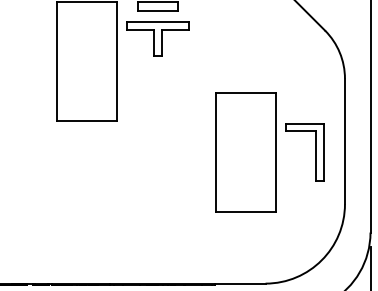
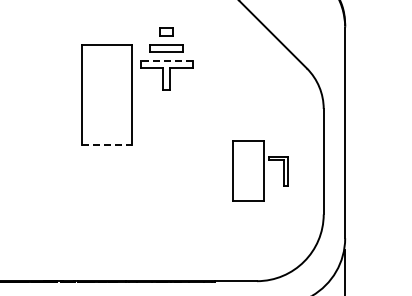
line: (157, 22) -> (166, 61), solid -> dashed
line: (87, 120) -> (107, 144), solid -> dashed
part: (269, 151) -> (260, 170), size x0.6

